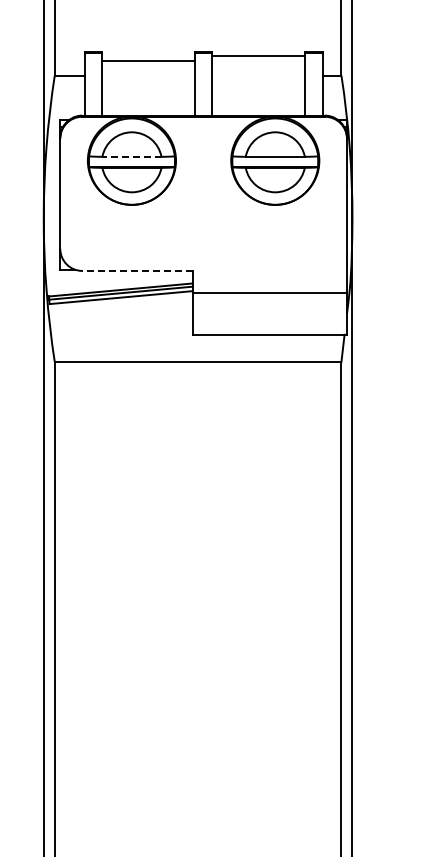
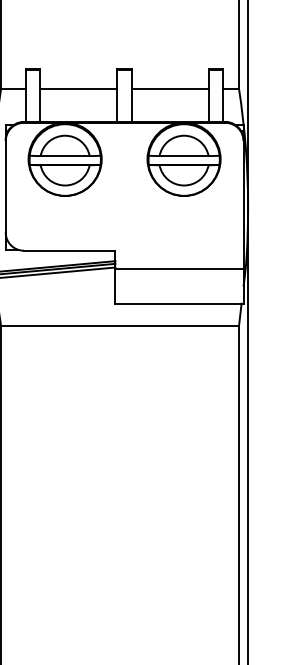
line: (258, 55) -> (170, 88), moved
line: (148, 60) -> (78, 88), moved
line: (131, 156) -> (64, 155), dashed -> solid
line: (136, 270) -> (68, 250), dashed -> solid

